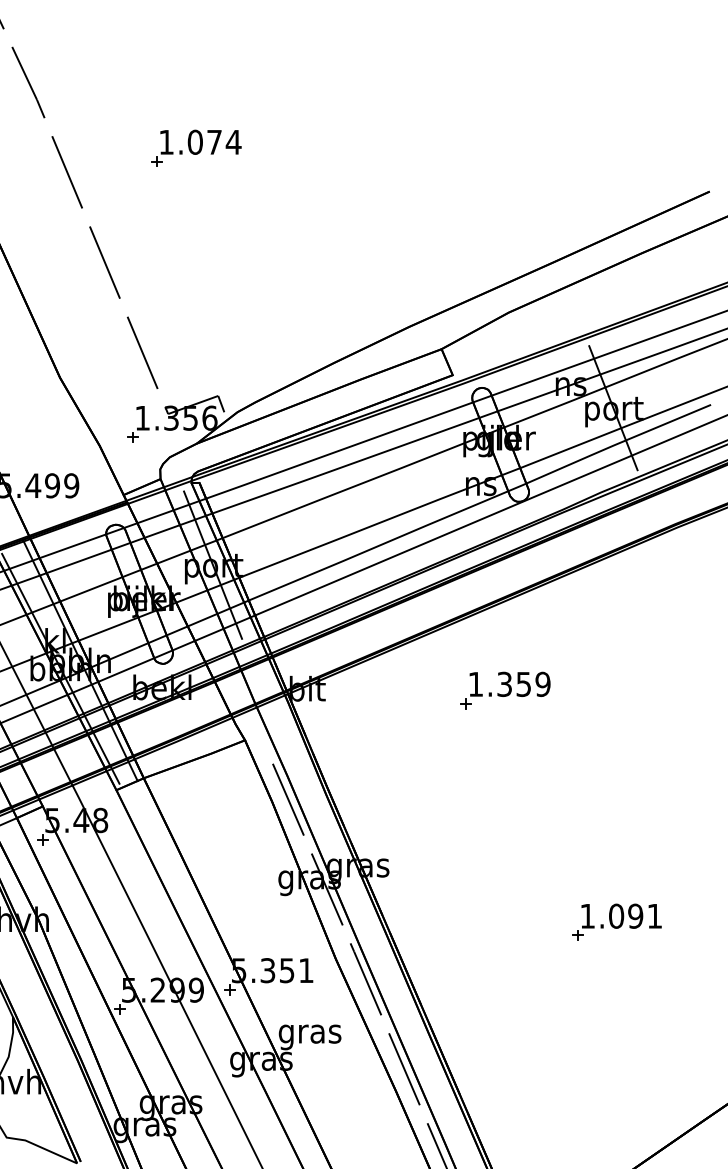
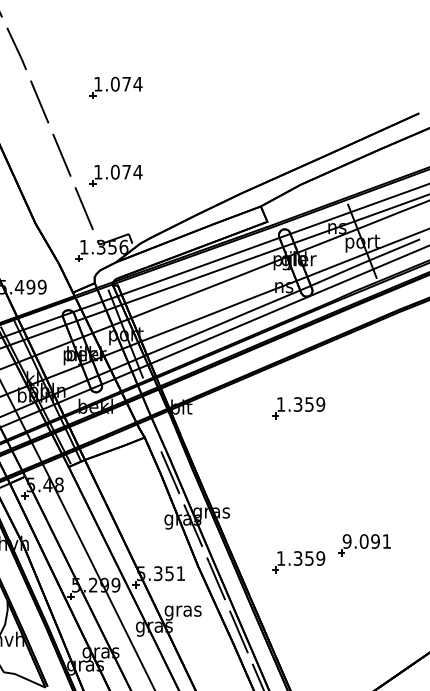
part: (195, 296) -> (115, 175), added
text: (586, 916) -> (346, 541), 1.091 -> 9.091
part: (505, 951) -> (298, 562), added

